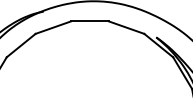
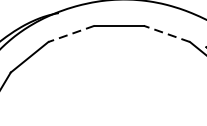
line: (53, 27) -> (71, 33), solid -> dashed
line: (126, 27) -> (166, 33), solid -> dashed

